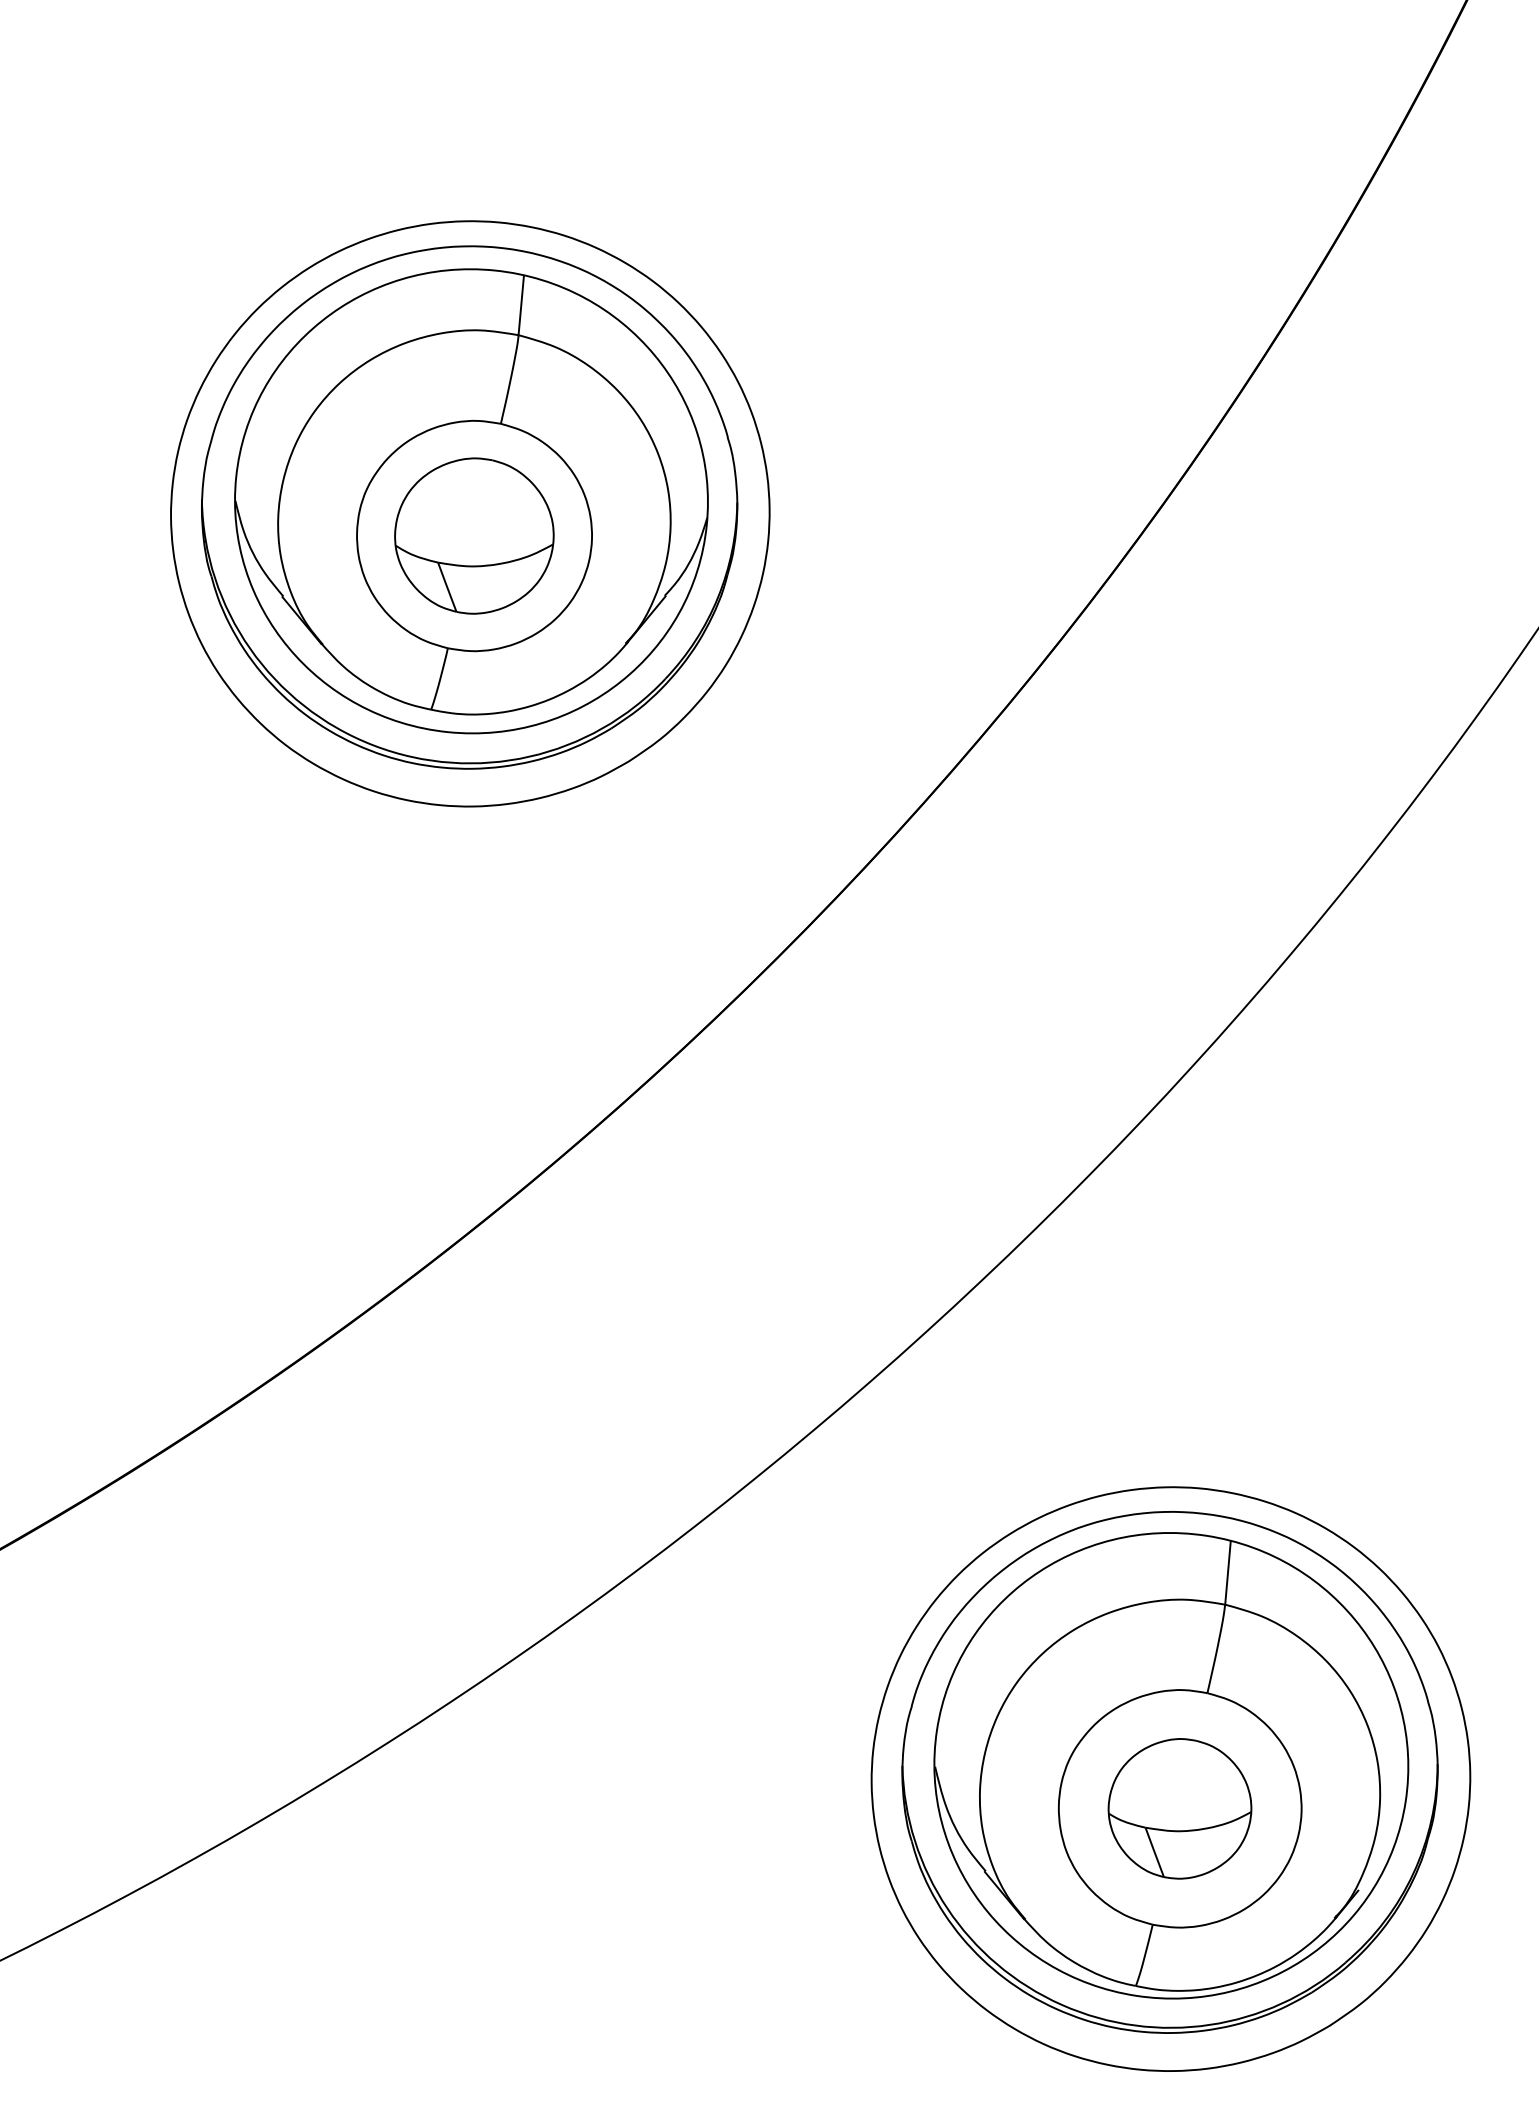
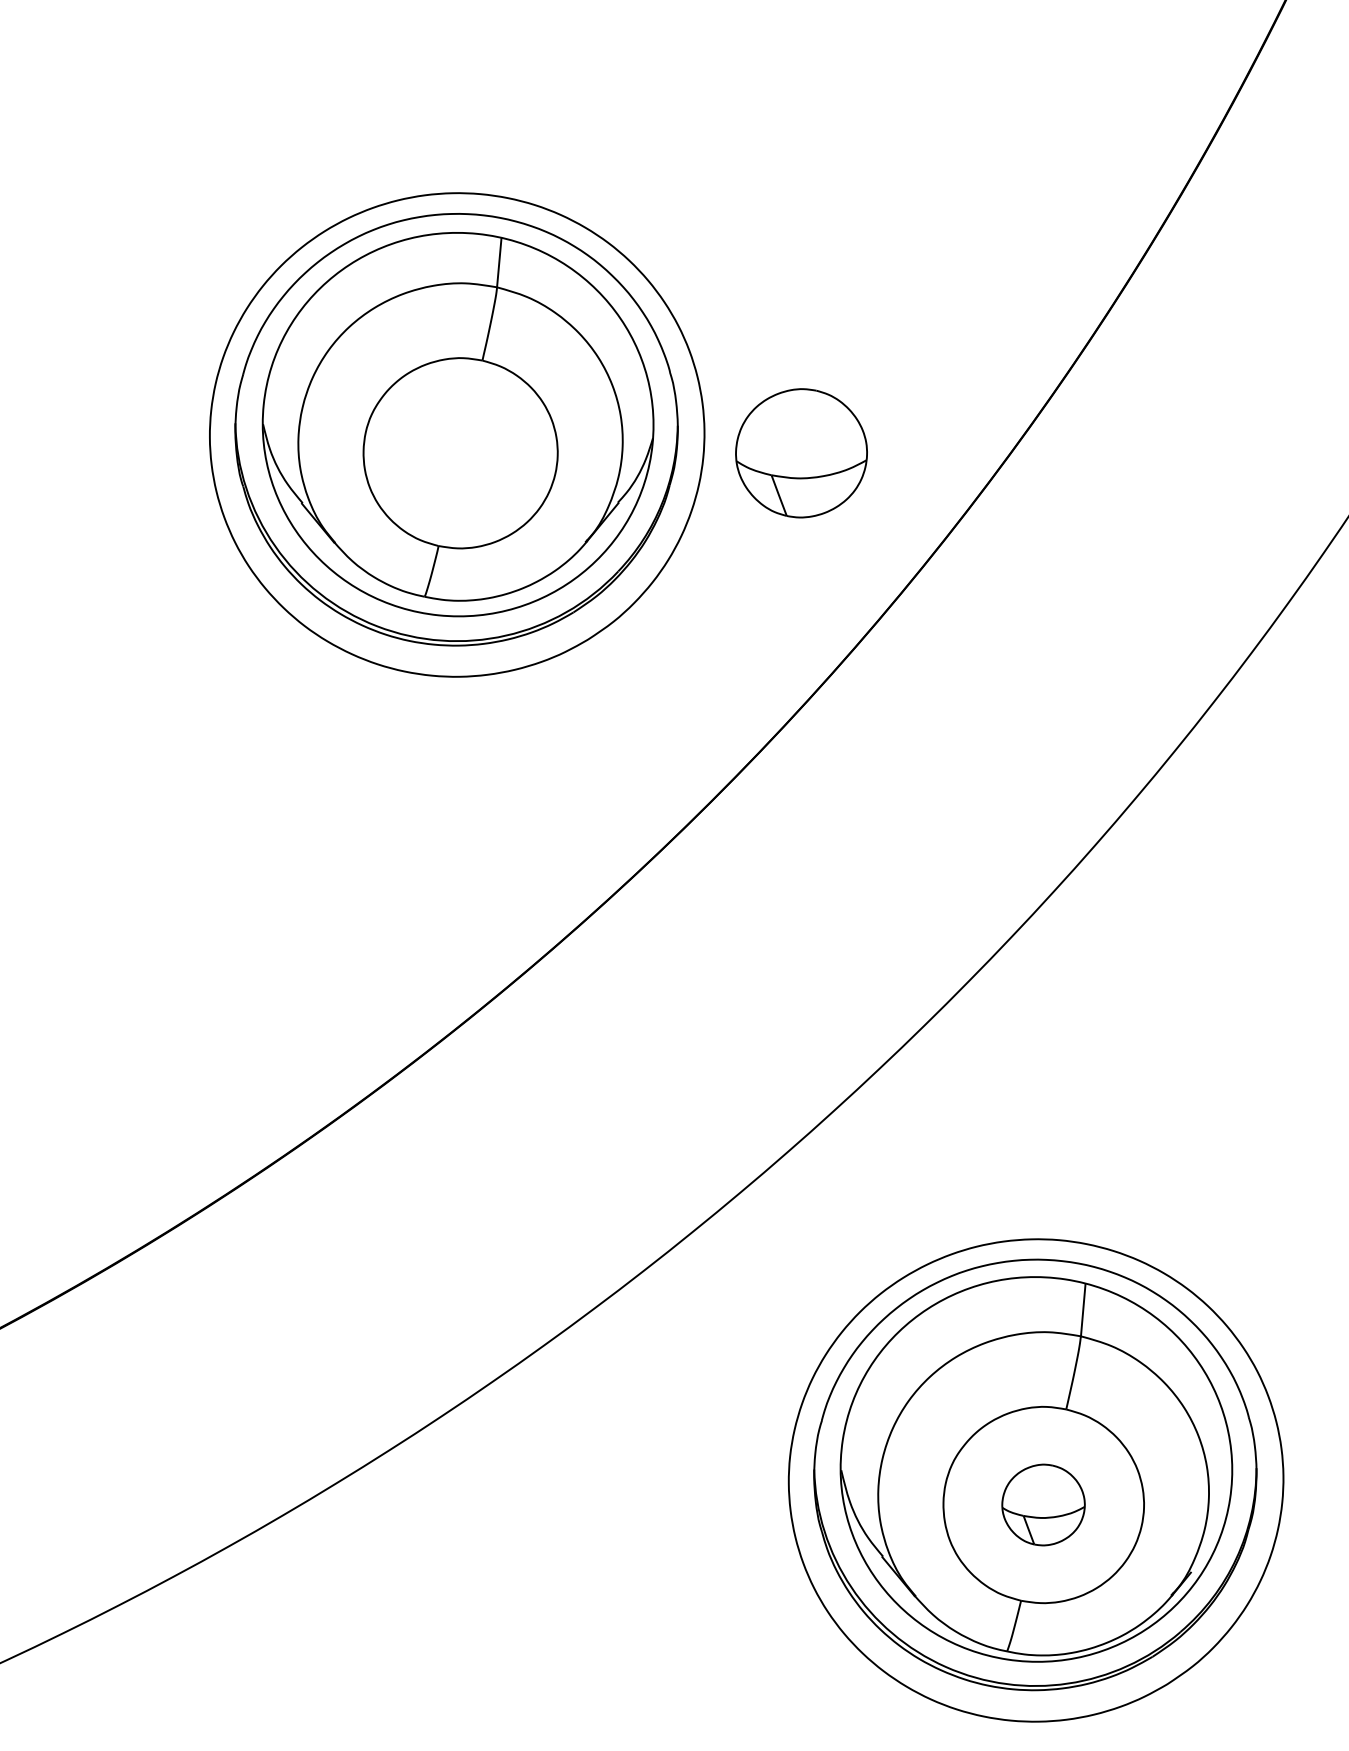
part: (474, 536) -> (801, 453), moved
part: (1179, 1808) -> (1043, 1504), size x0.7

